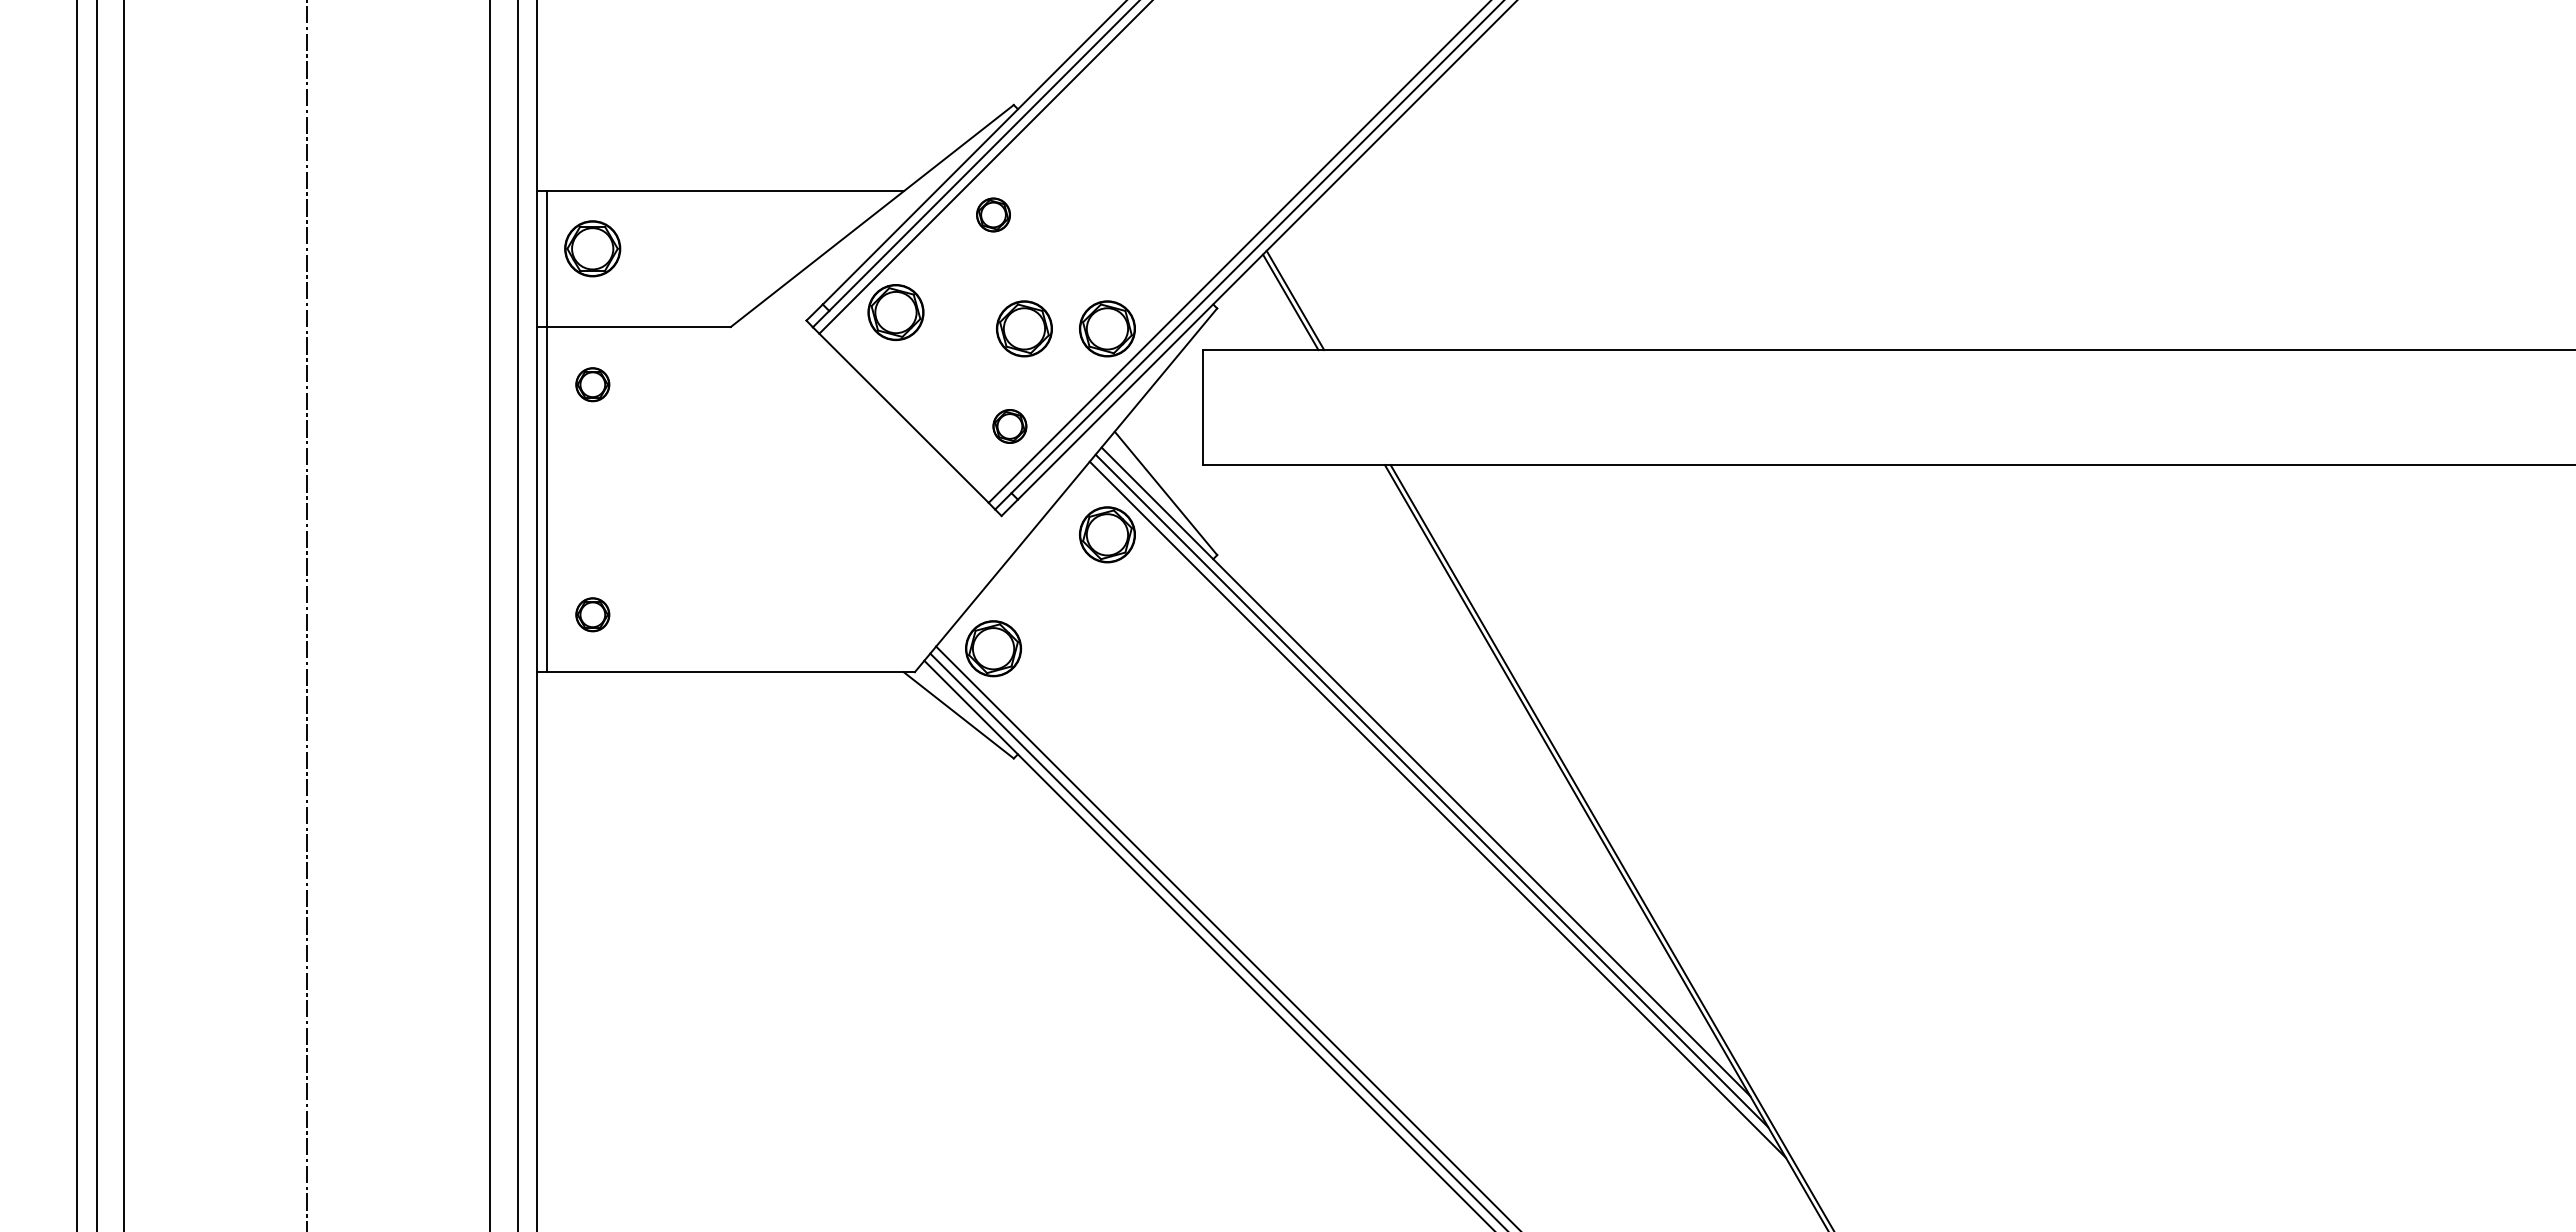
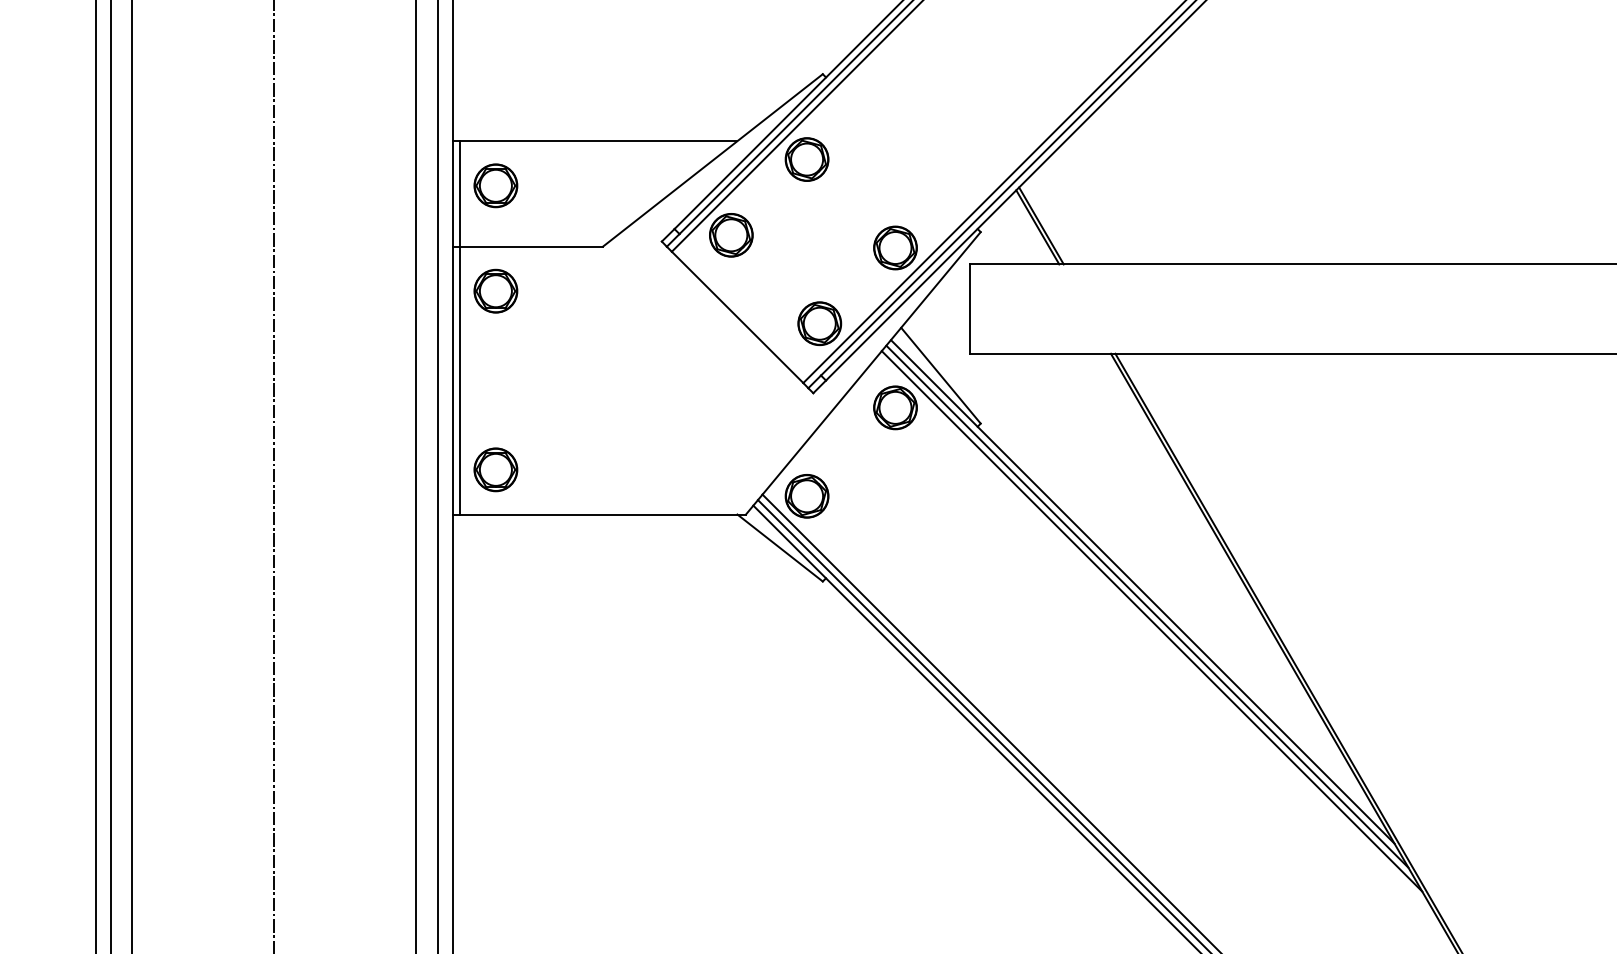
part: (993, 214) -> (807, 159), size x1.67
part: (1024, 328) -> (831, 247), removed
part: (592, 384) -> (495, 291), size x1.67
part: (1009, 426) -> (819, 323), size x1.67
part: (592, 614) -> (495, 469), size x1.67

